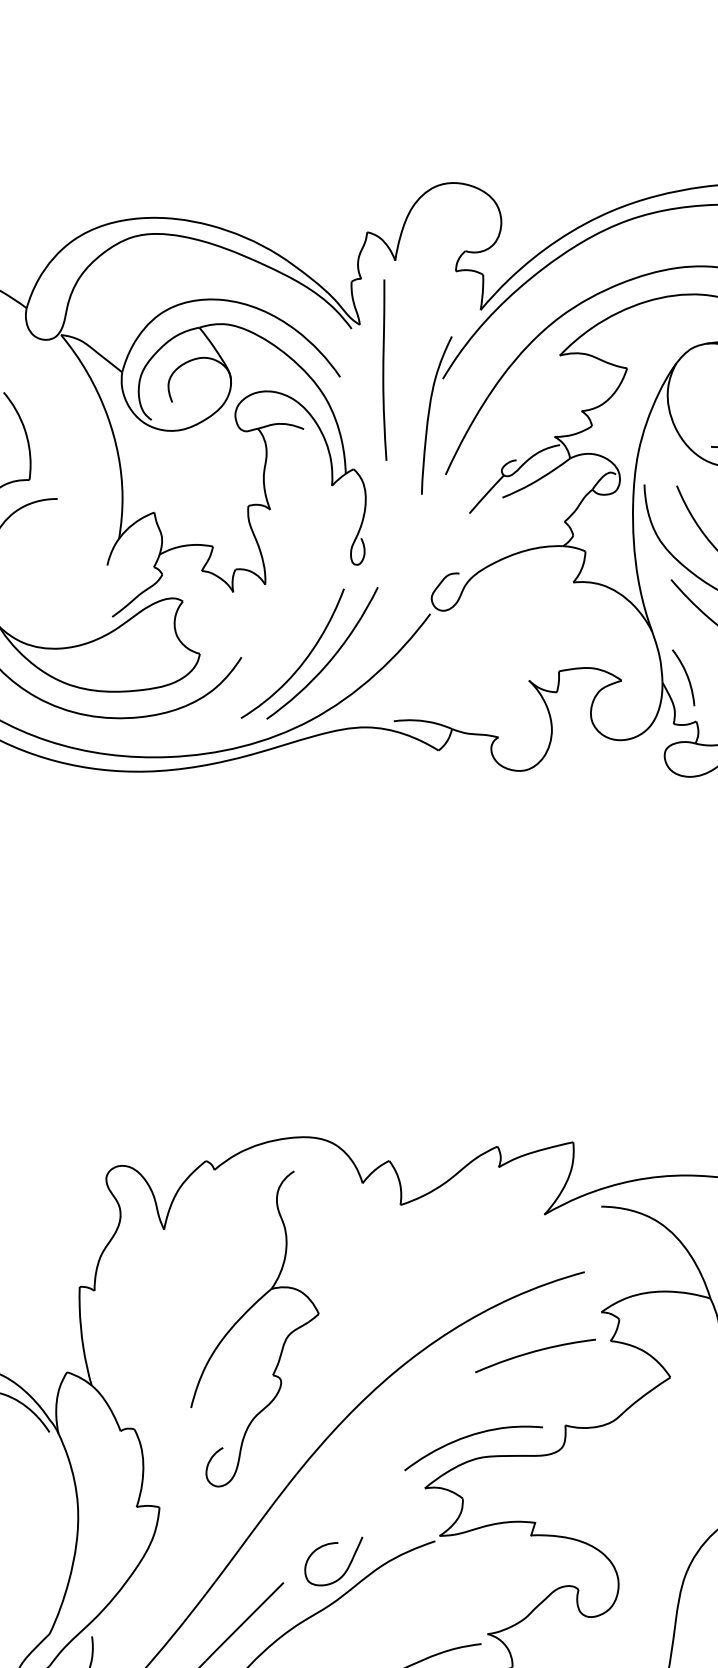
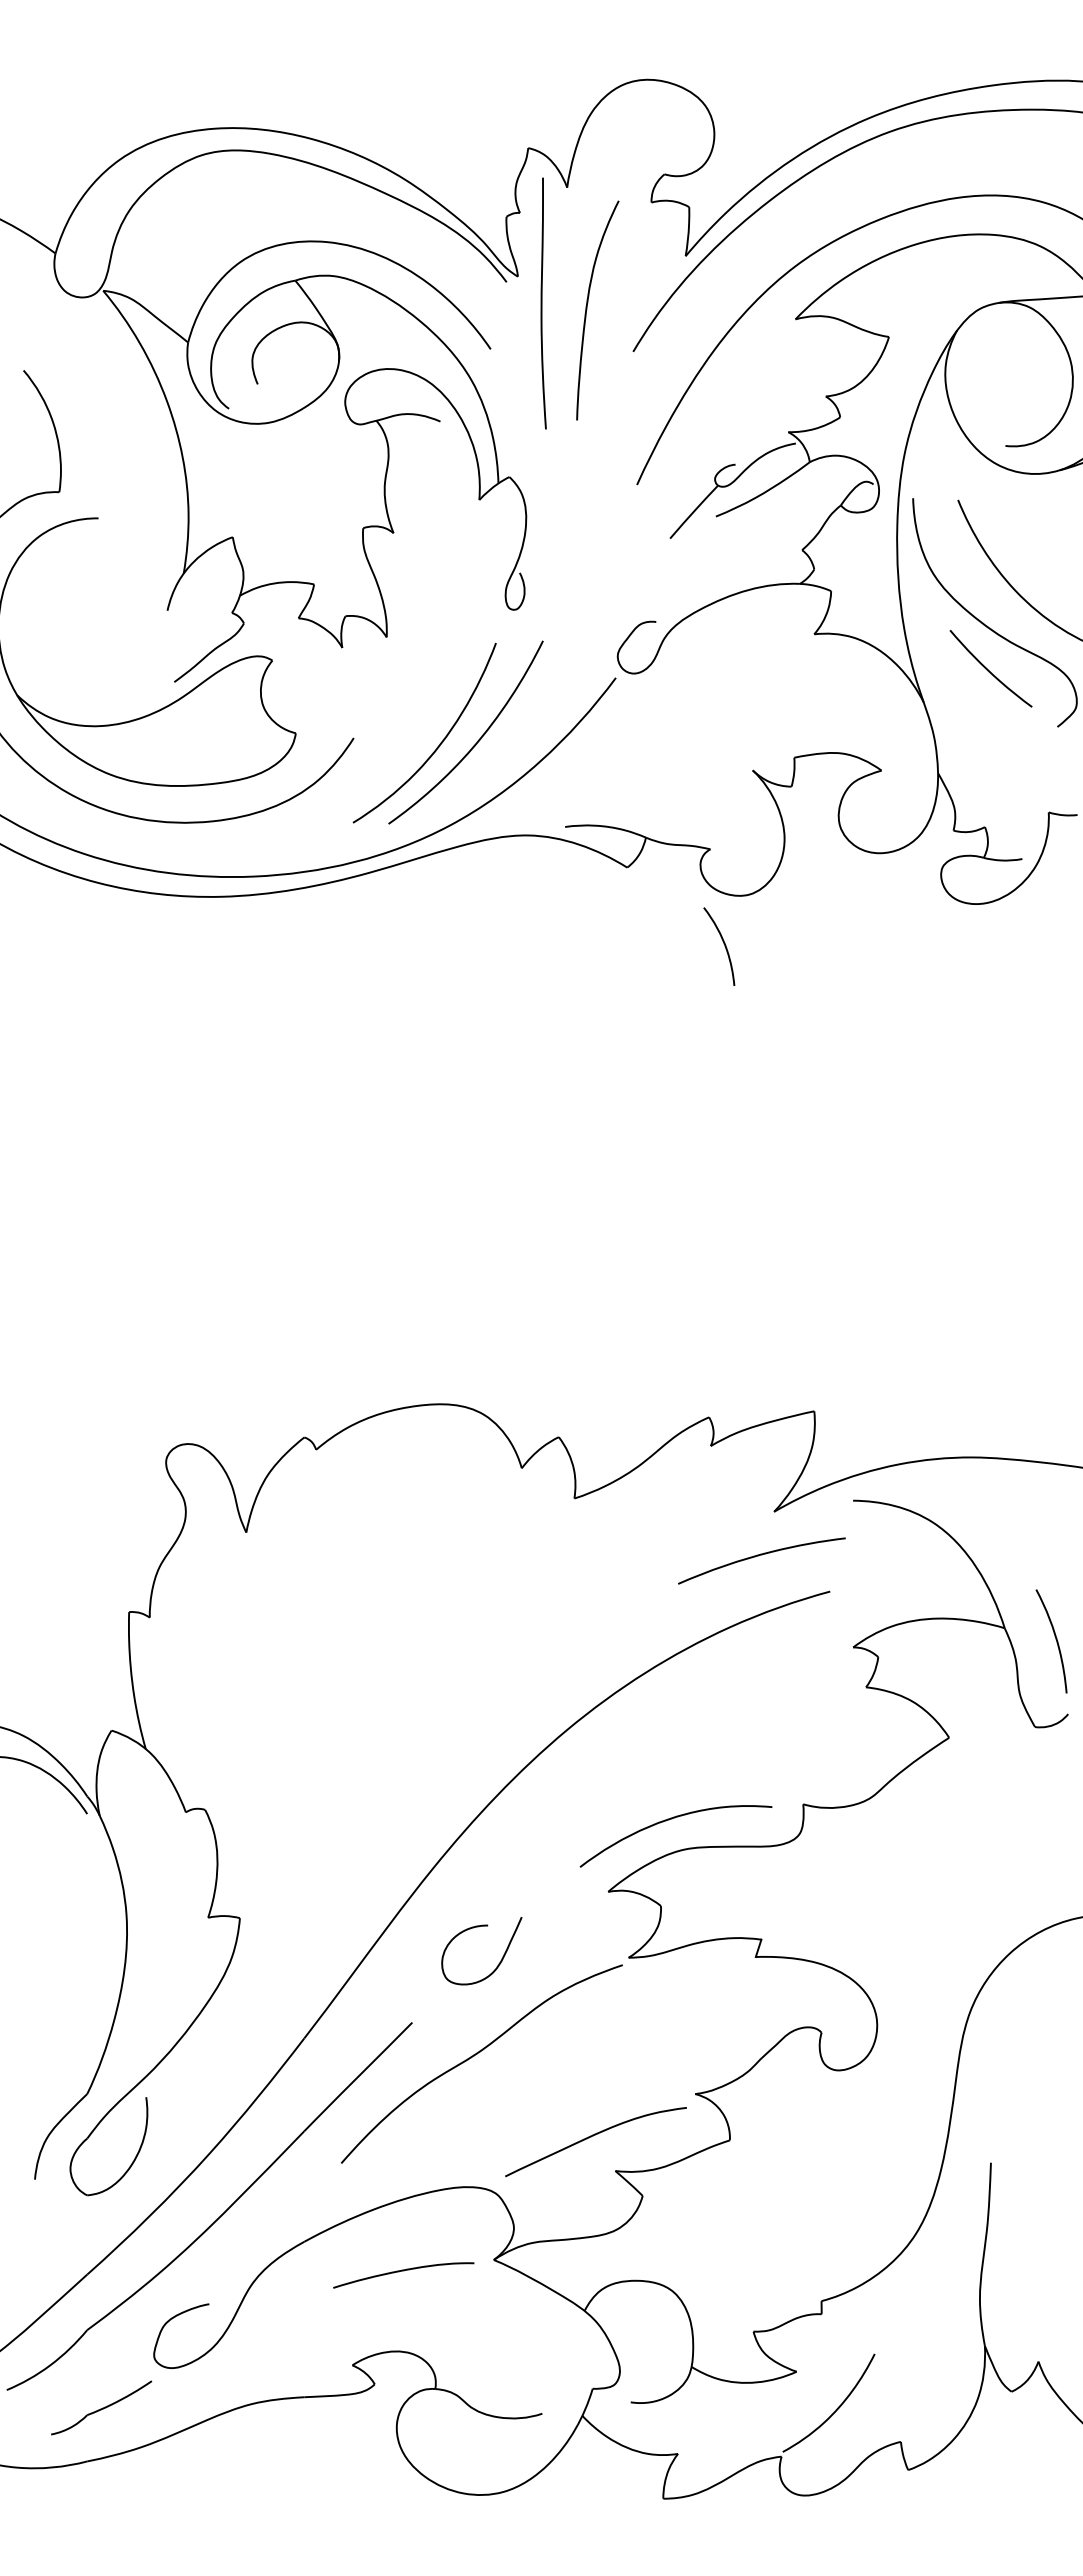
curve: (384, 370) -> (542, 303), moved
curve: (429, 415) -> (587, 310), moved
curve: (686, 675) -> (723, 943), moved
part: (242, 1316) -> (355, 1653), removed
curve: (535, 1352) -> (761, 1555), moved
curve: (345, 1570) -> (498, 1963), moved

